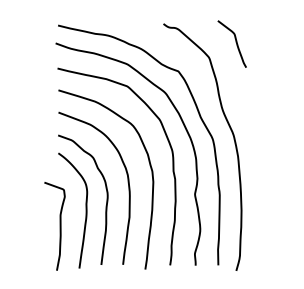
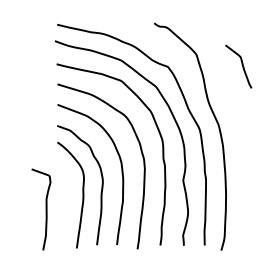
curve: (235, 42) -> (241, 65), moved
curve: (59, 226) -> (45, 209), moved

